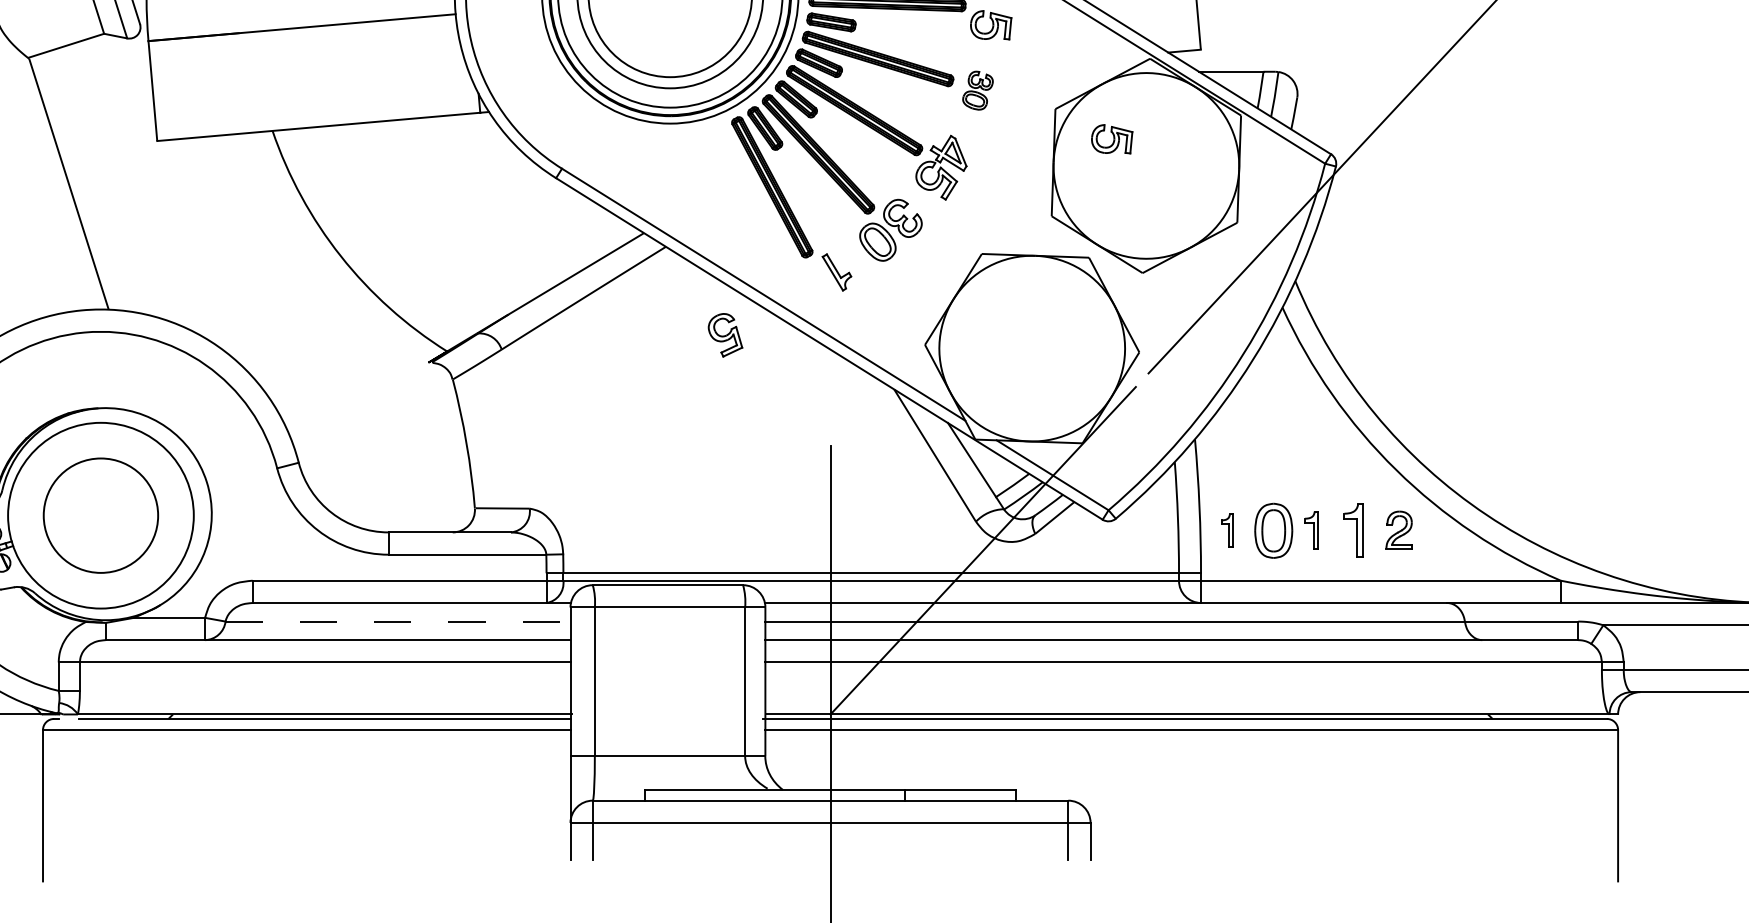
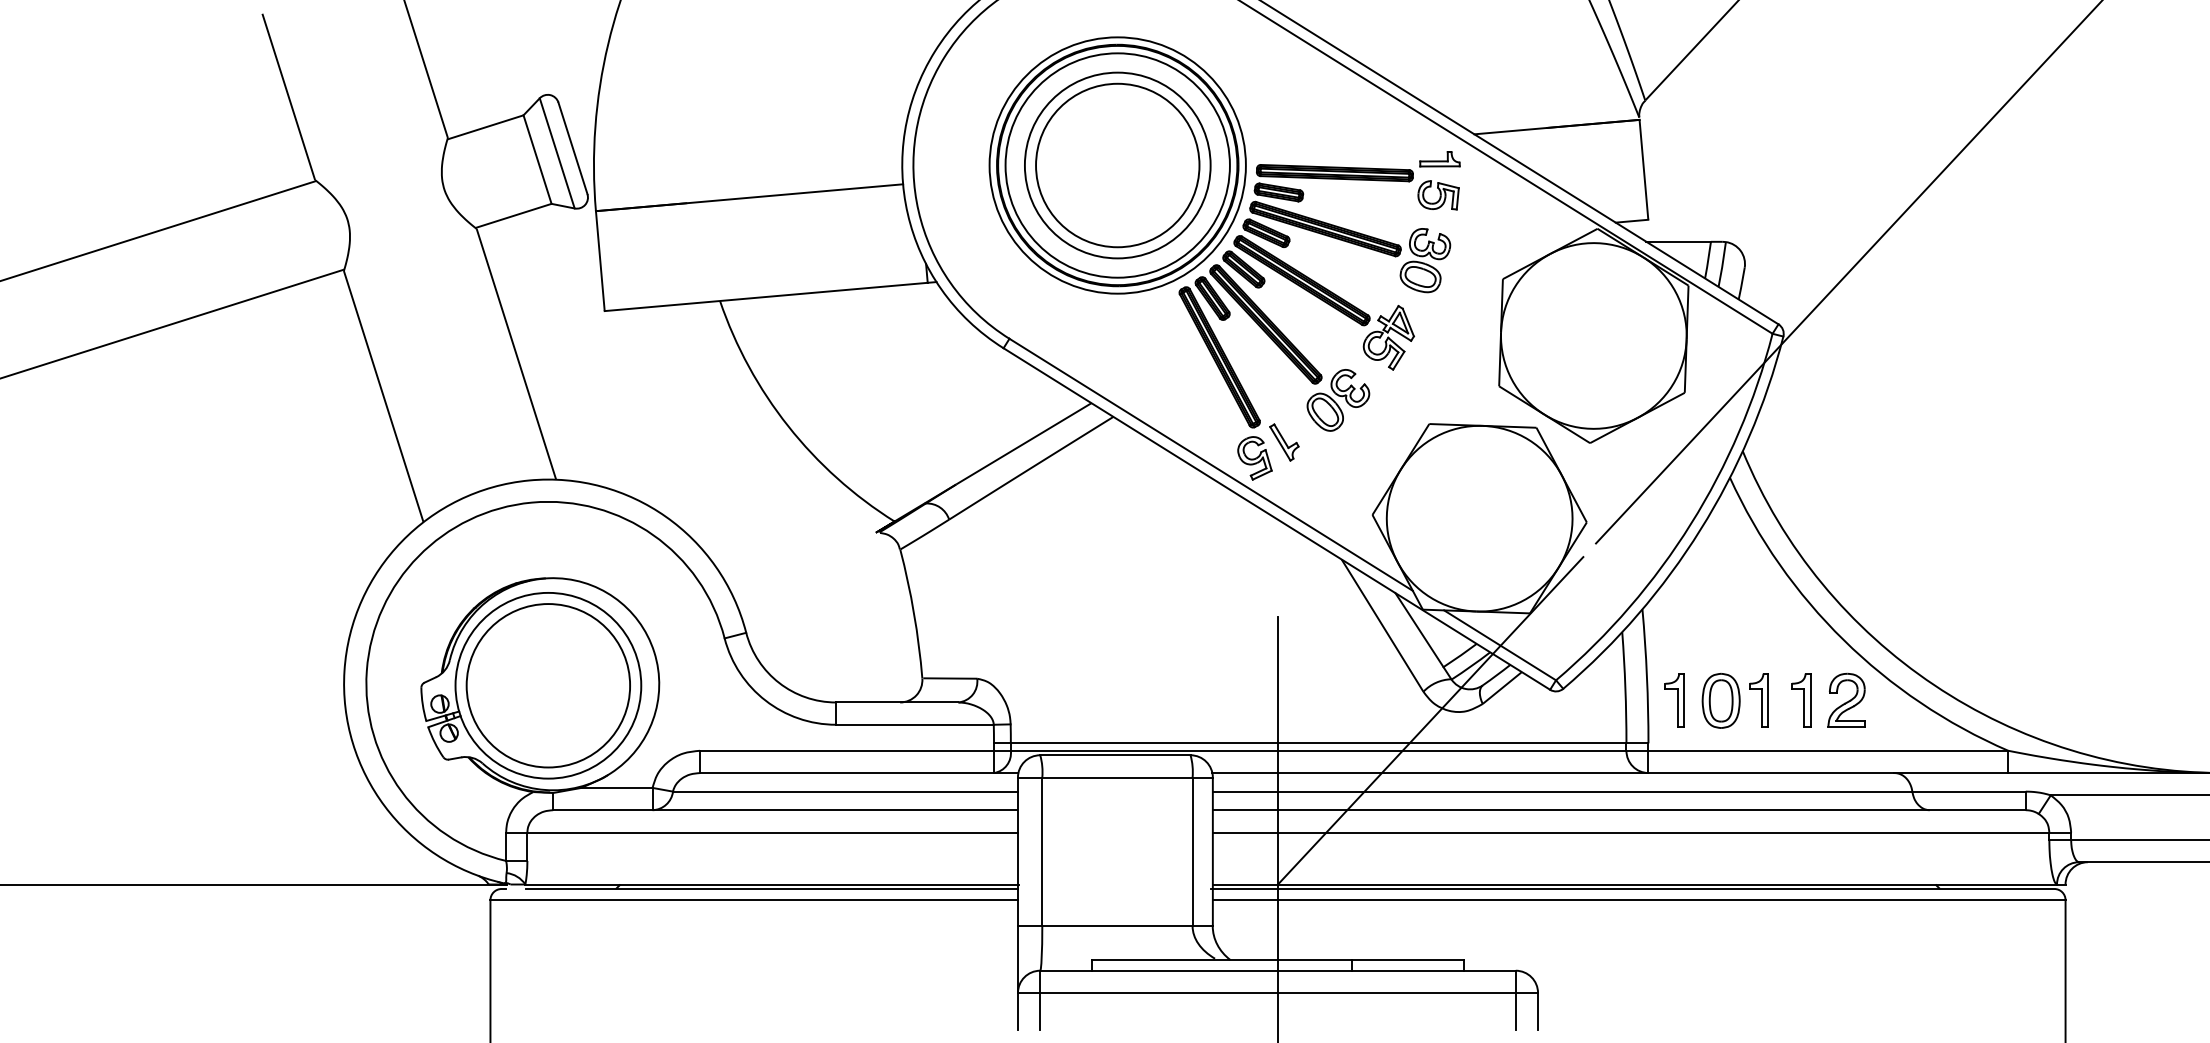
part: (978, 90) -> (1425, 260), size x1.67
part: (1112, 139) -> (1559, 309), removed
part: (725, 335) -> (1254, 458), moved
circle: (101, 515) -> (548, 685), size x1.43
part: (1399, 529) -> (1846, 699), size x1.43
part: (1227, 530) -> (1674, 700), size x1.67
part: (1311, 530) -> (1758, 700), size x1.43
line: (399, 621) -> (846, 791), dashed -> solid

